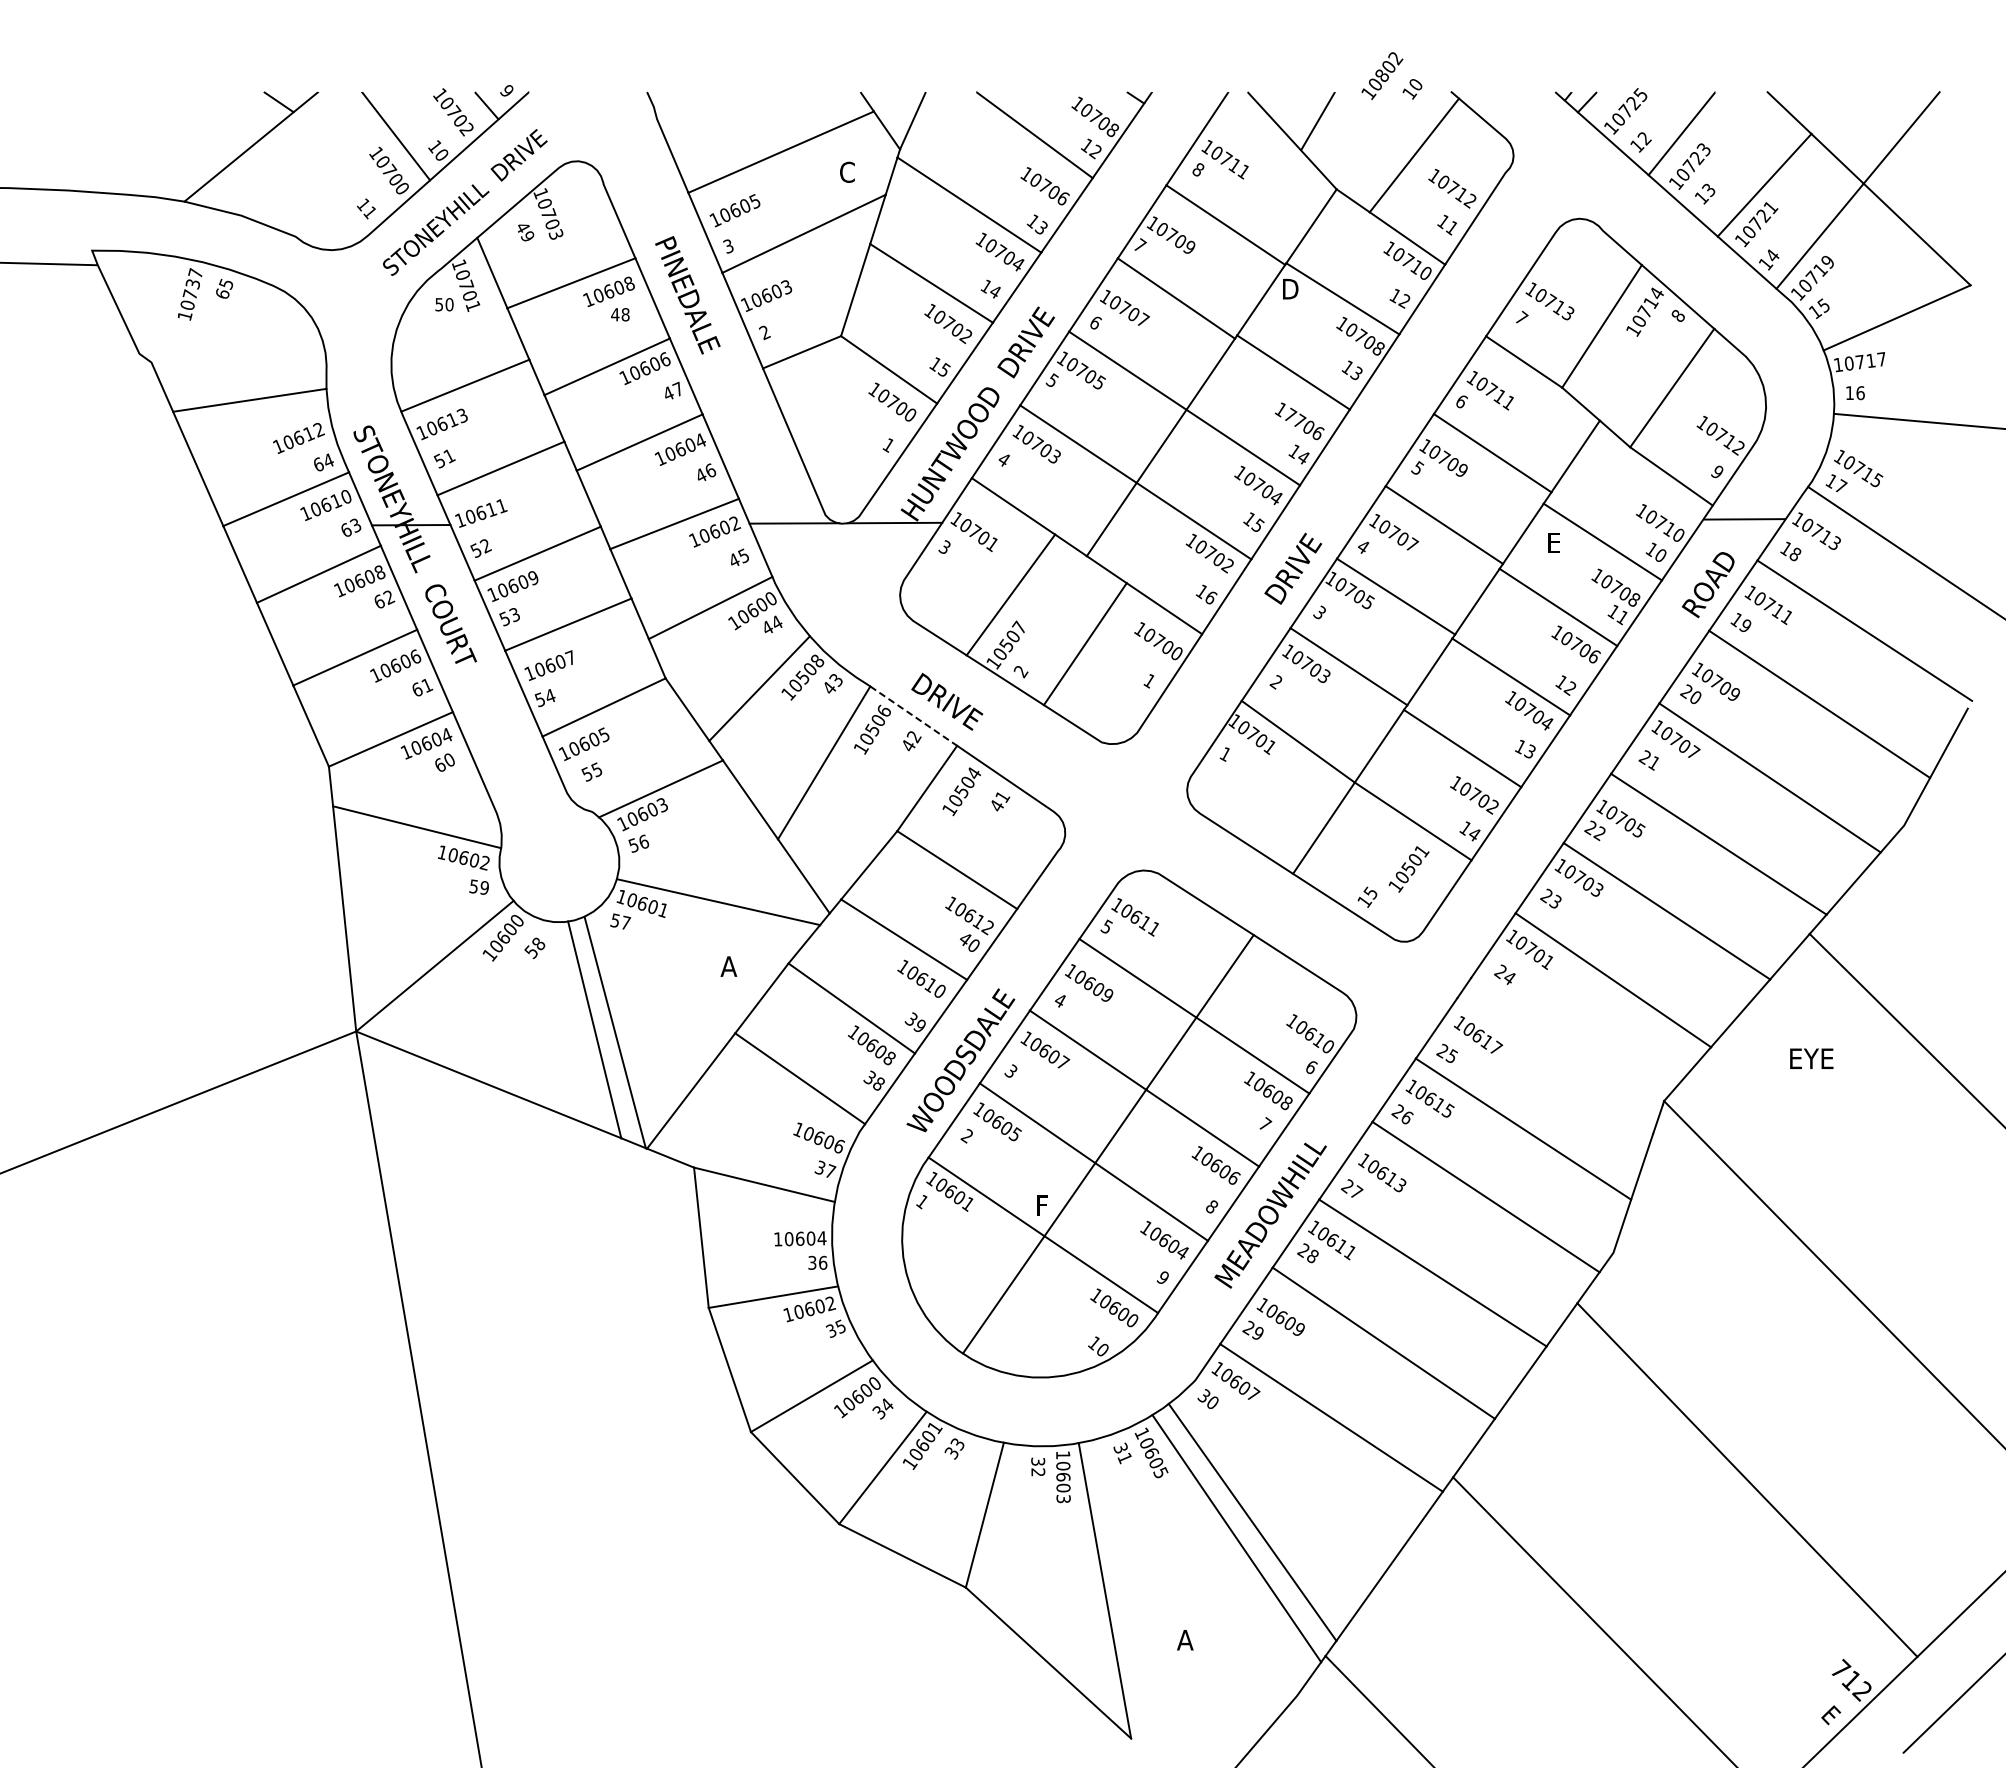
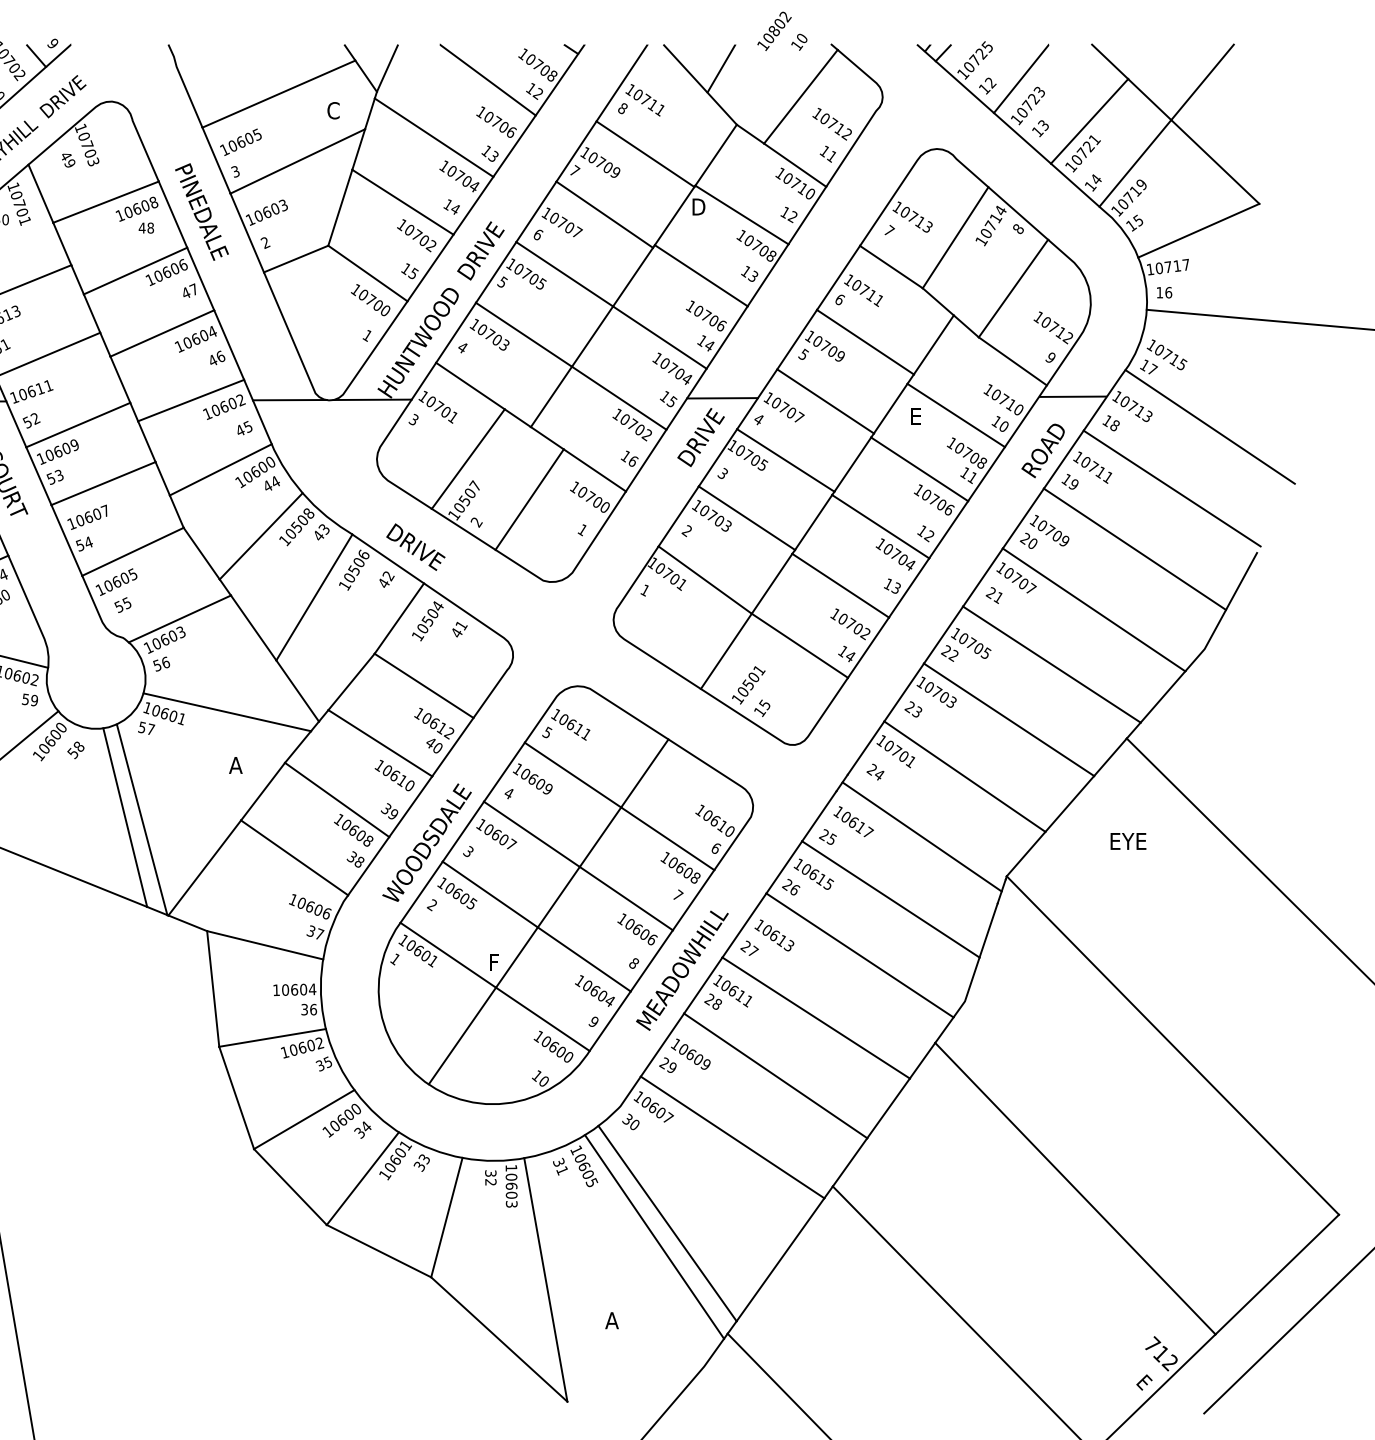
text: (1290, 414) -> (698, 310), 17706 -> 10706
line: (1319, 520) -> (722, 397), added
line: (913, 716) -> (388, 559), dashed -> solid
text: (1408, 869) -> (748, 685), moved
line: (1560, 1053) -> (921, 837), added

